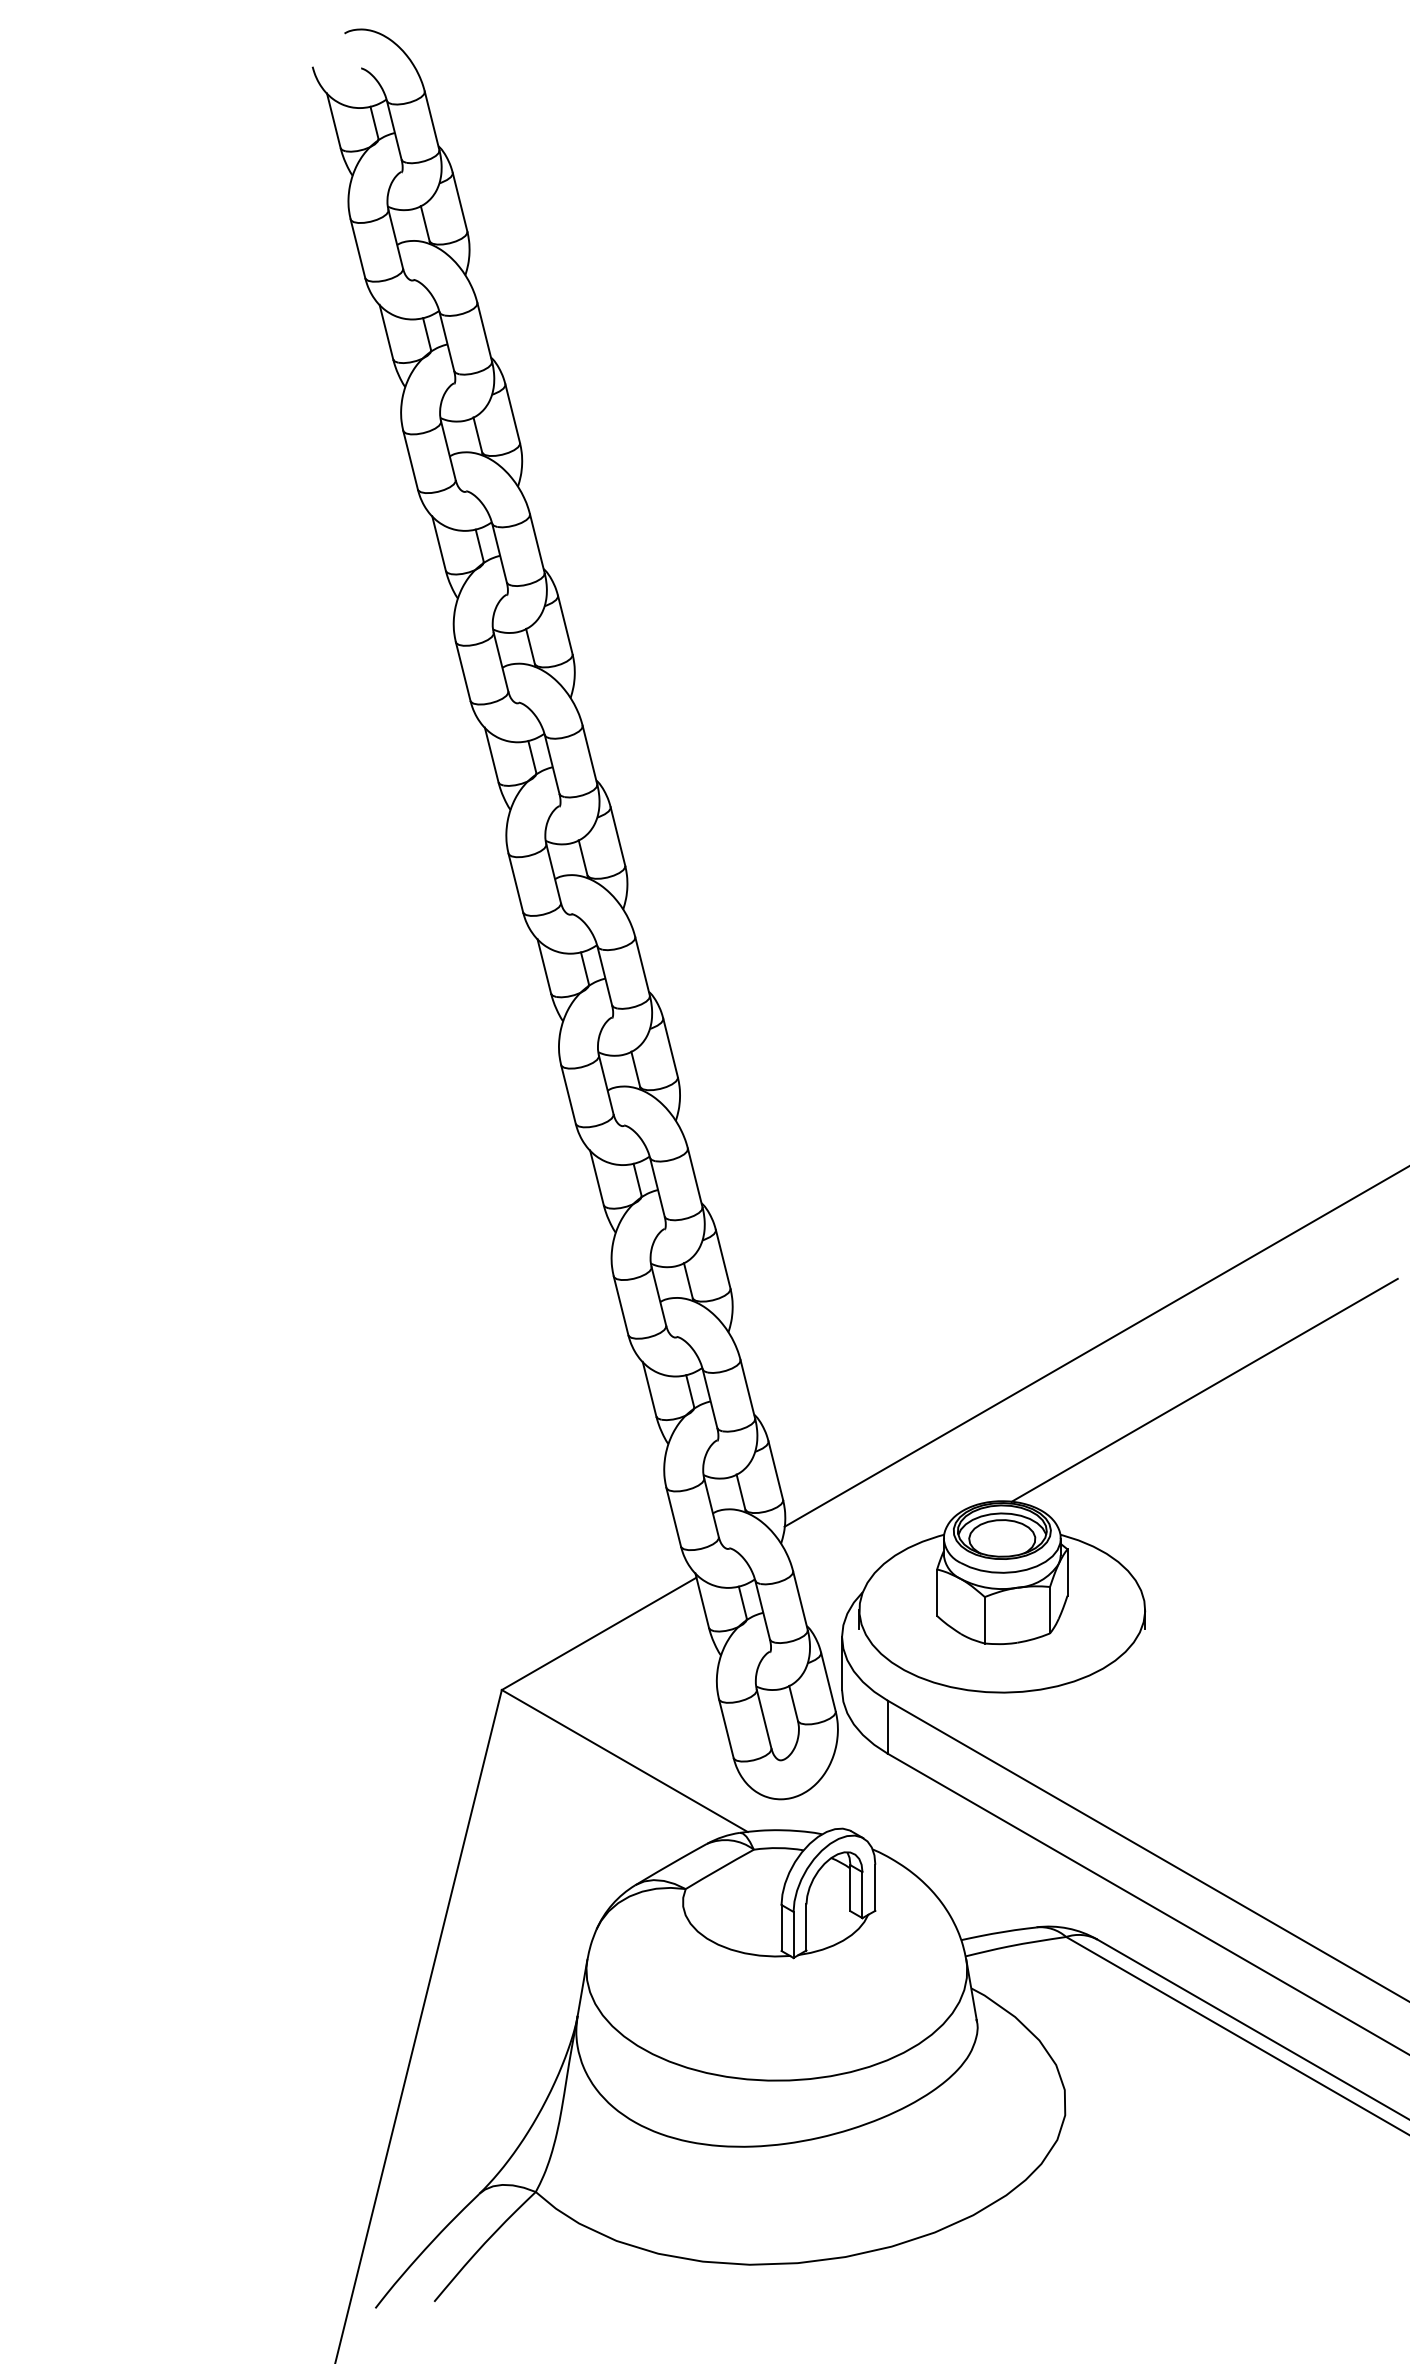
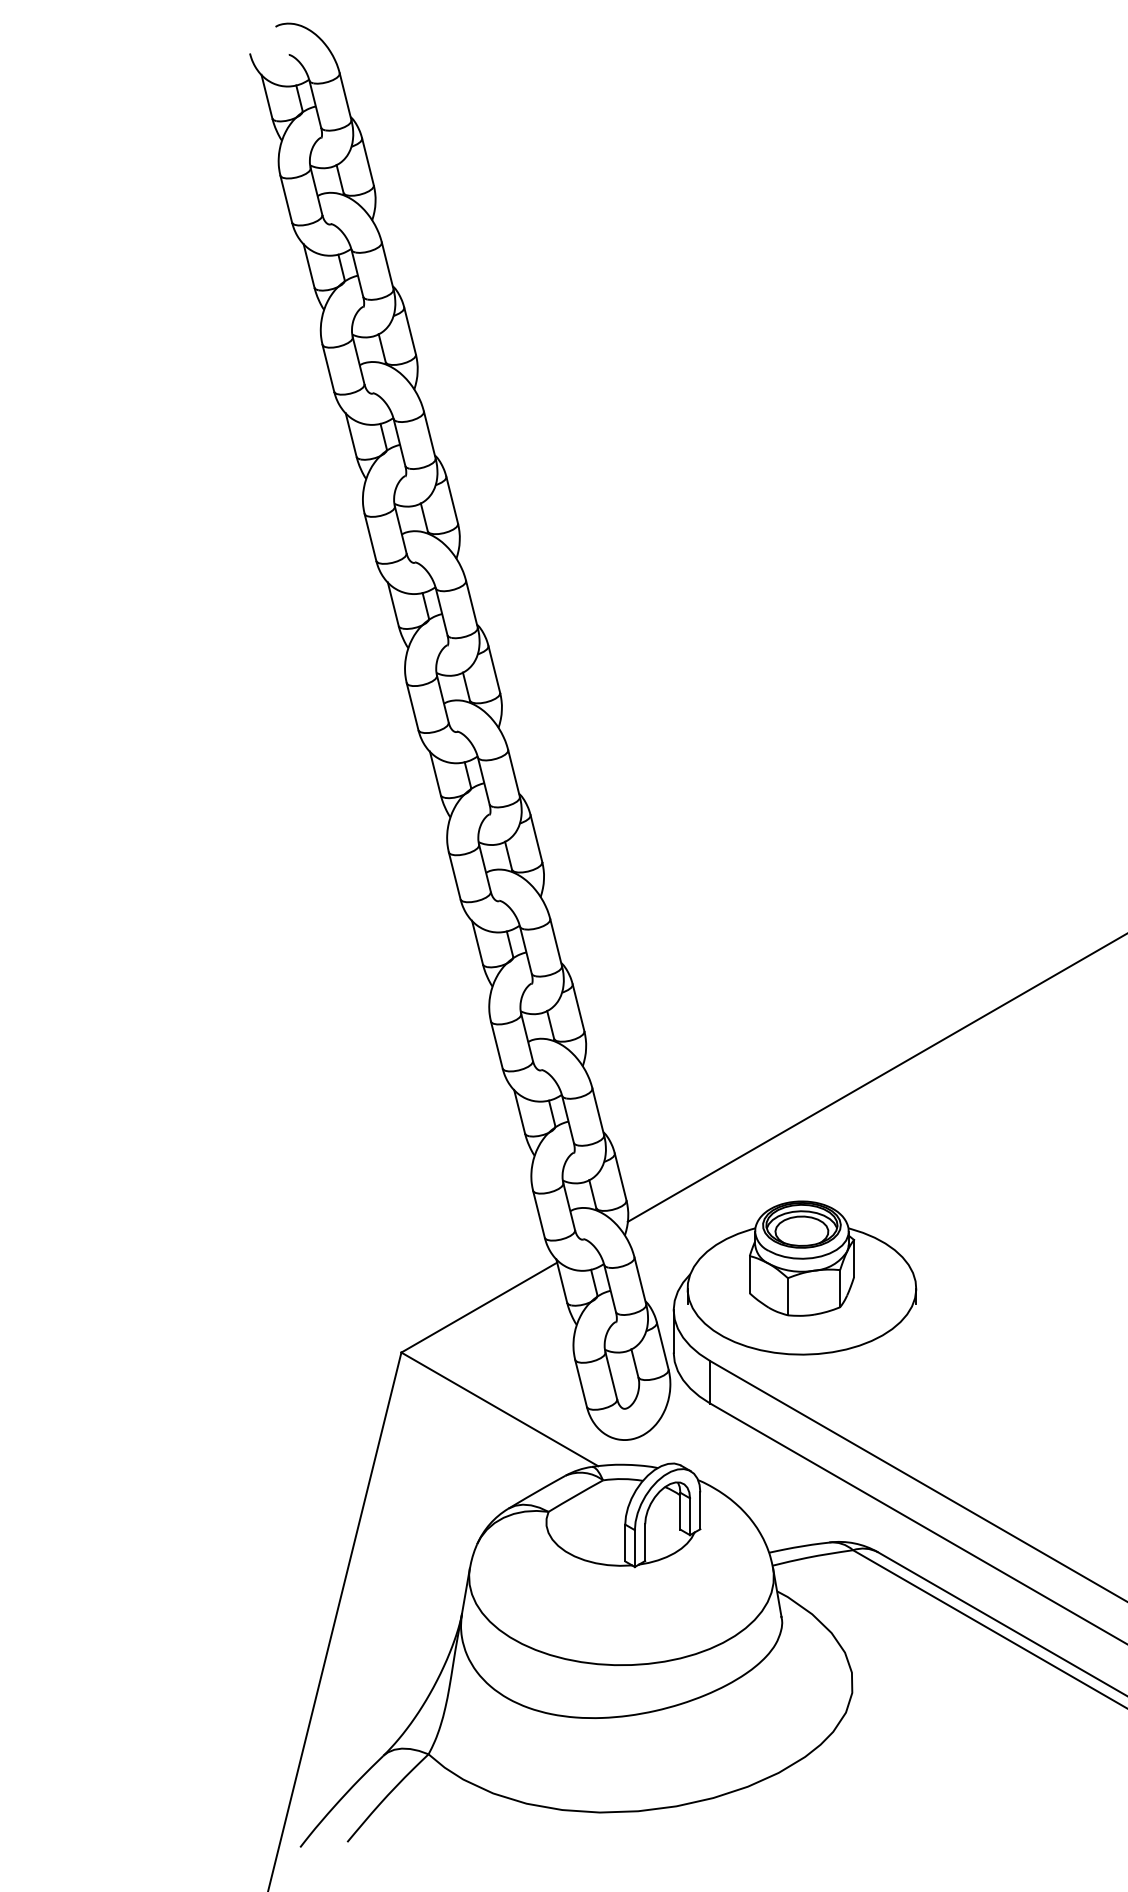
line: (1204, 1389) -> (963, 1112), removed

